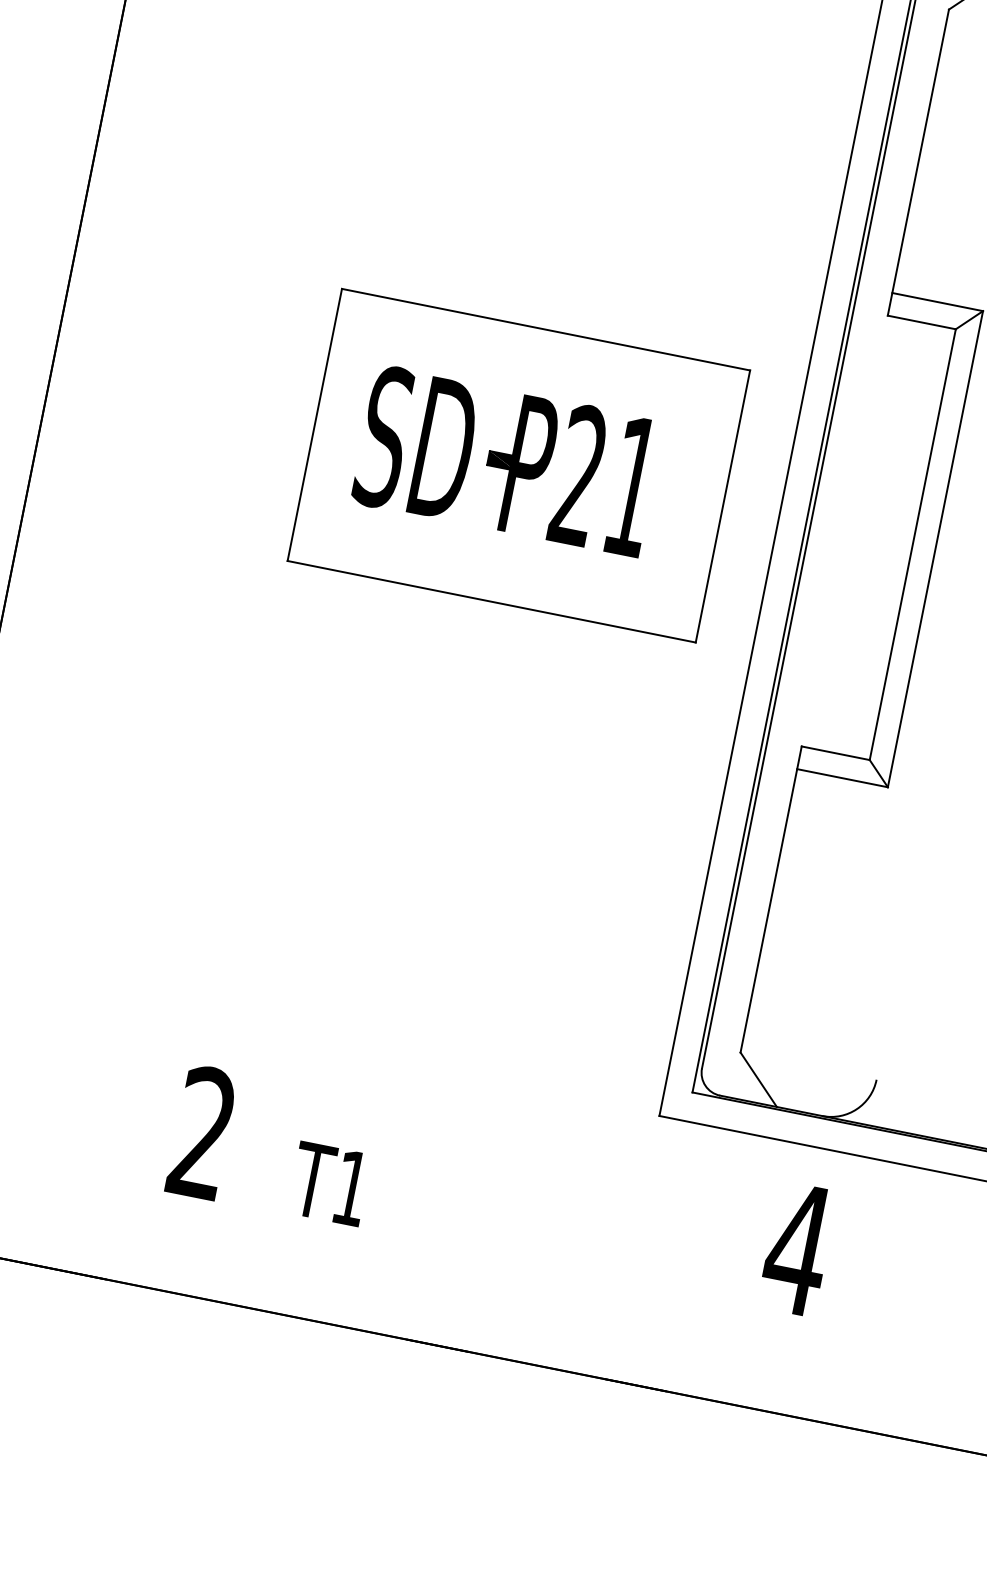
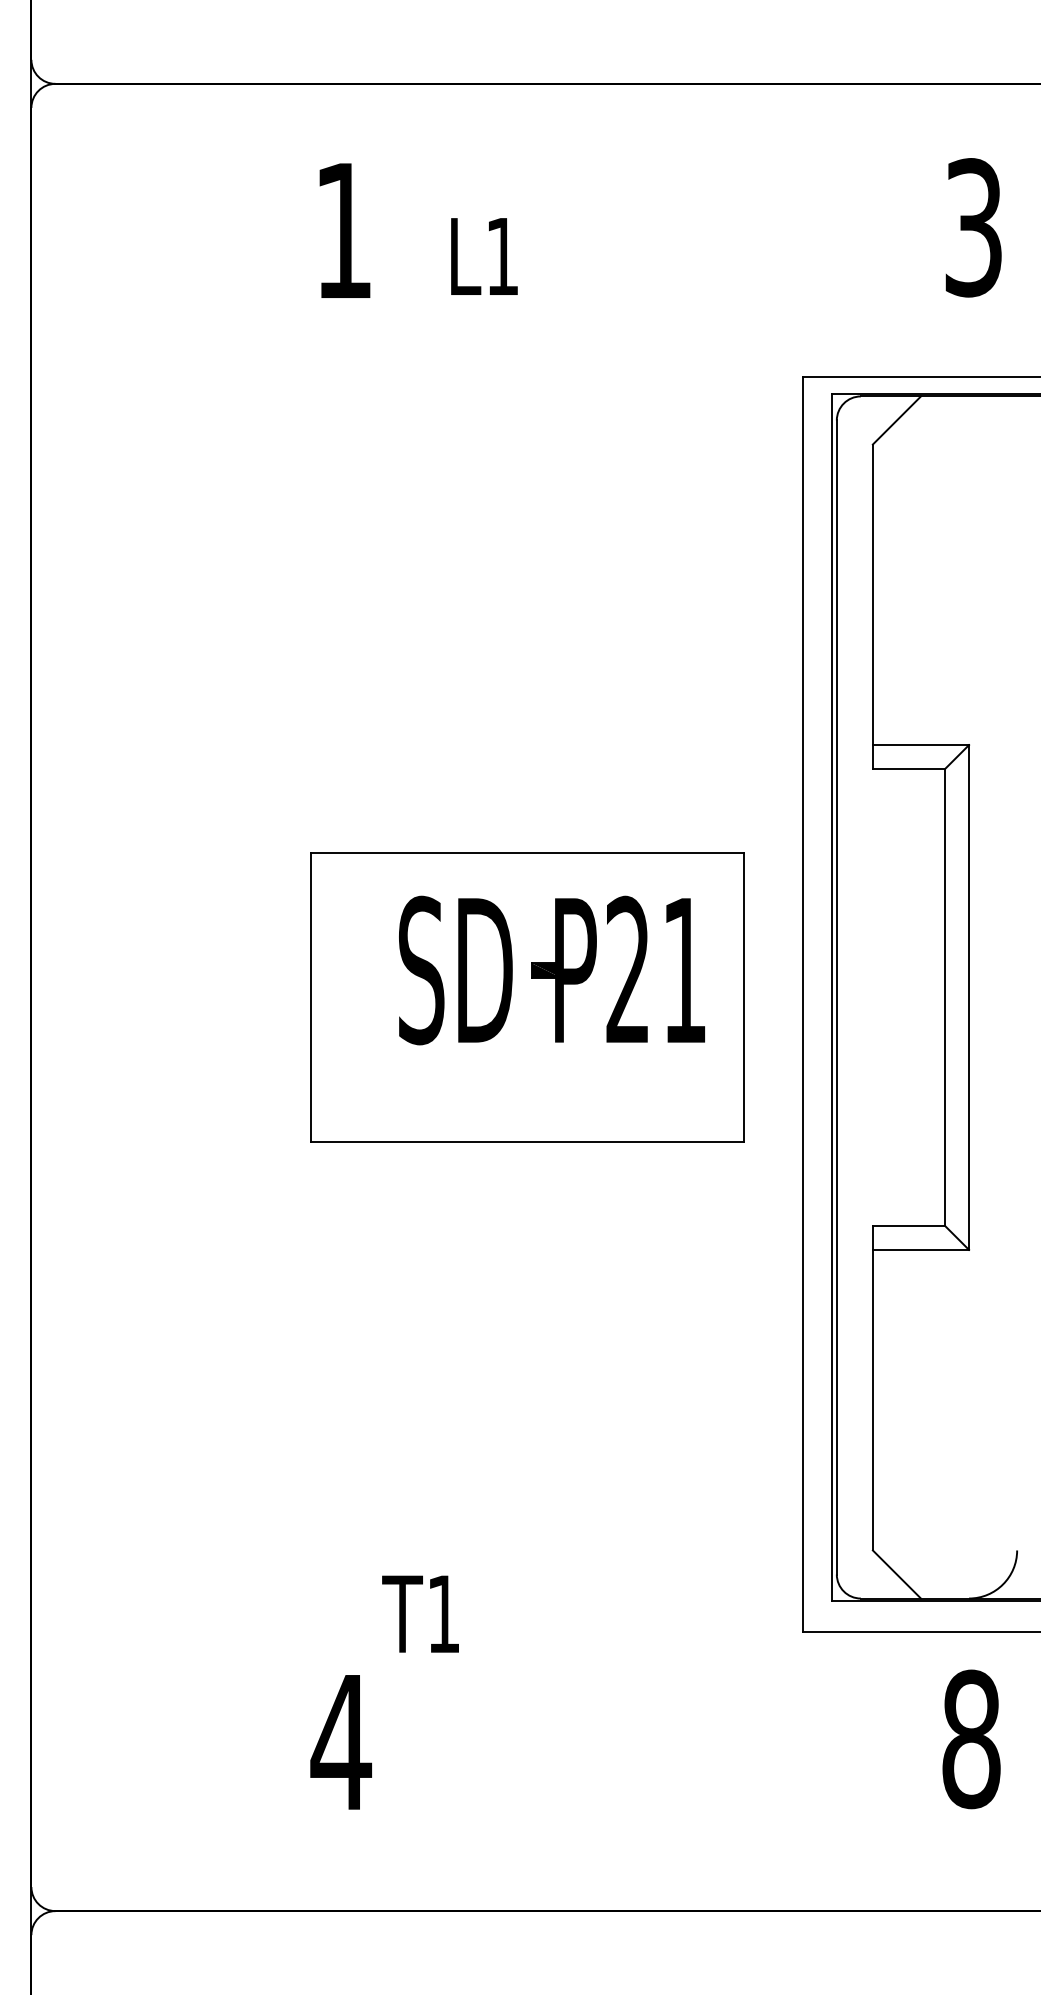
part: (507, 461) -> (551, 970), moved
text: (203, 1131) -> (341, 1740), 2 -> 4
text: (329, 1183) -> (420, 1613), moved
text: (797, 1249) -> (971, 1739), 4 -> 8

